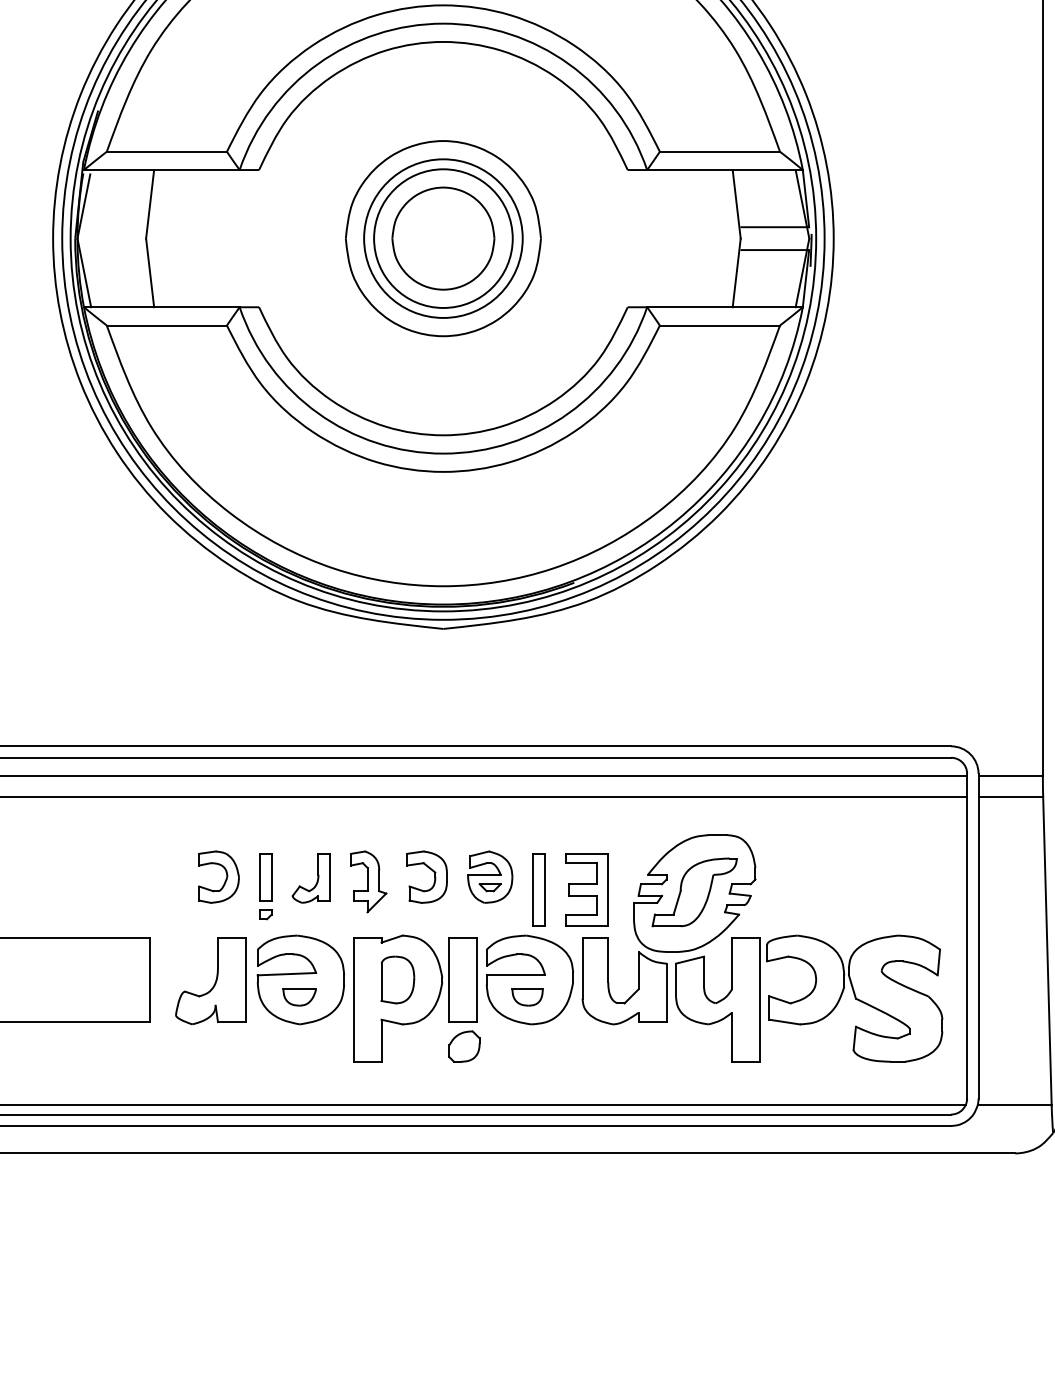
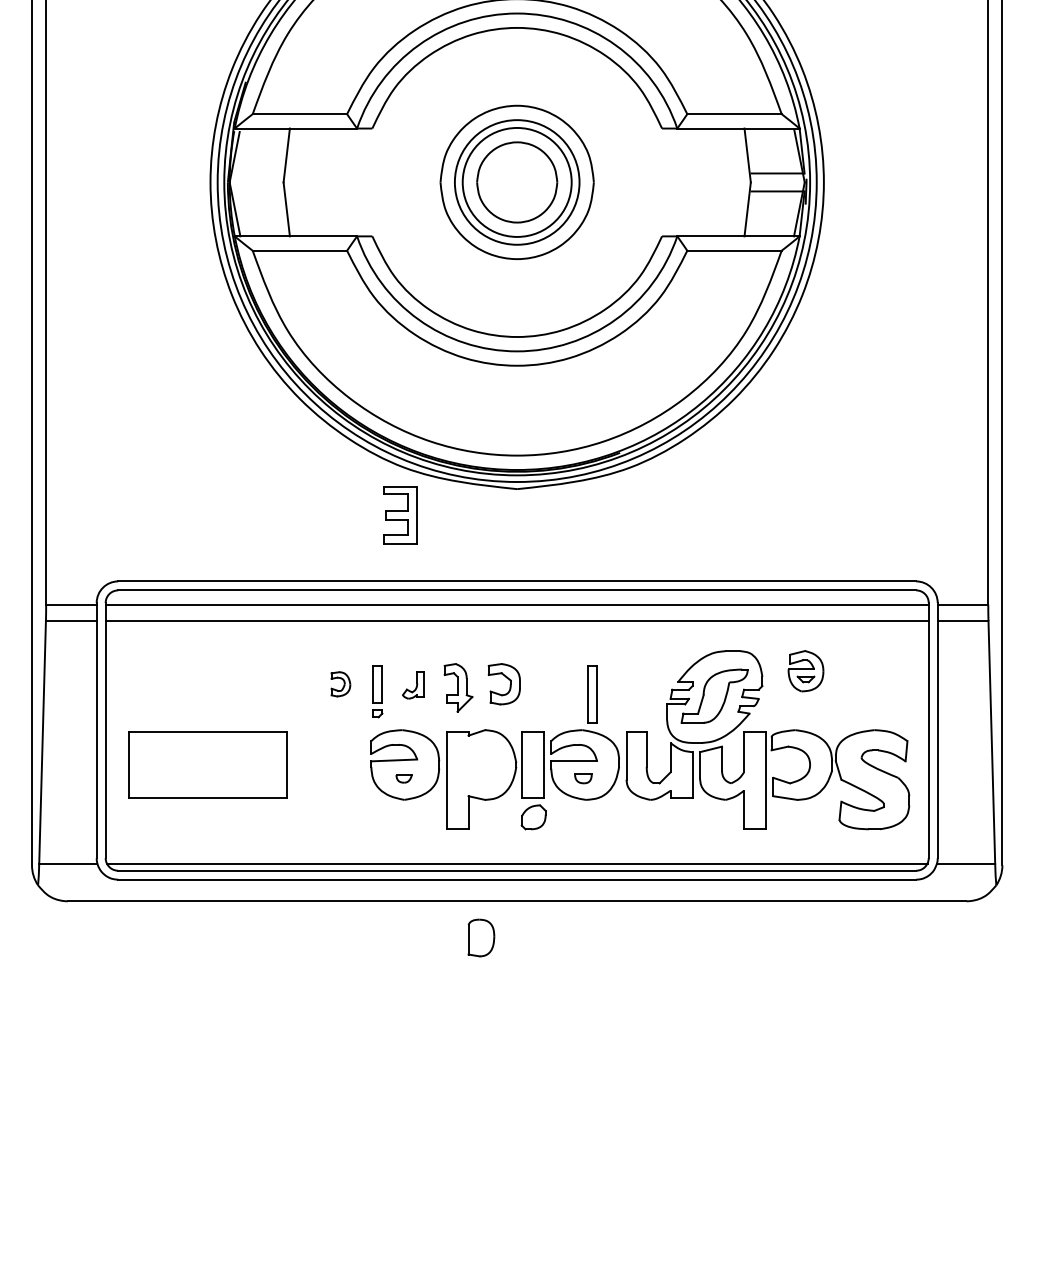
part: (218, 877) -> (340, 684), size x0.6
part: (489, 877) -> (805, 671), moved
part: (310, 878) -> (412, 685), size x0.7
part: (587, 890) -> (400, 515), moved
part: (397, 979) -> (481, 937), moved
part: (210, 980) -> (334, 765), removed
part: (298, 997) -> (403, 778), size x0.6
part: (527, 997) -> (583, 778), size x0.7

